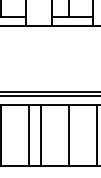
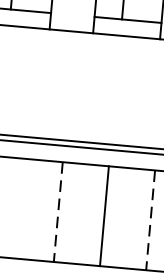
line: (29, 135) -> (39, 210), removed
line: (40, 136) -> (57, 213), solid -> dashed
line: (96, 136) -> (150, 221), solid -> dashed

